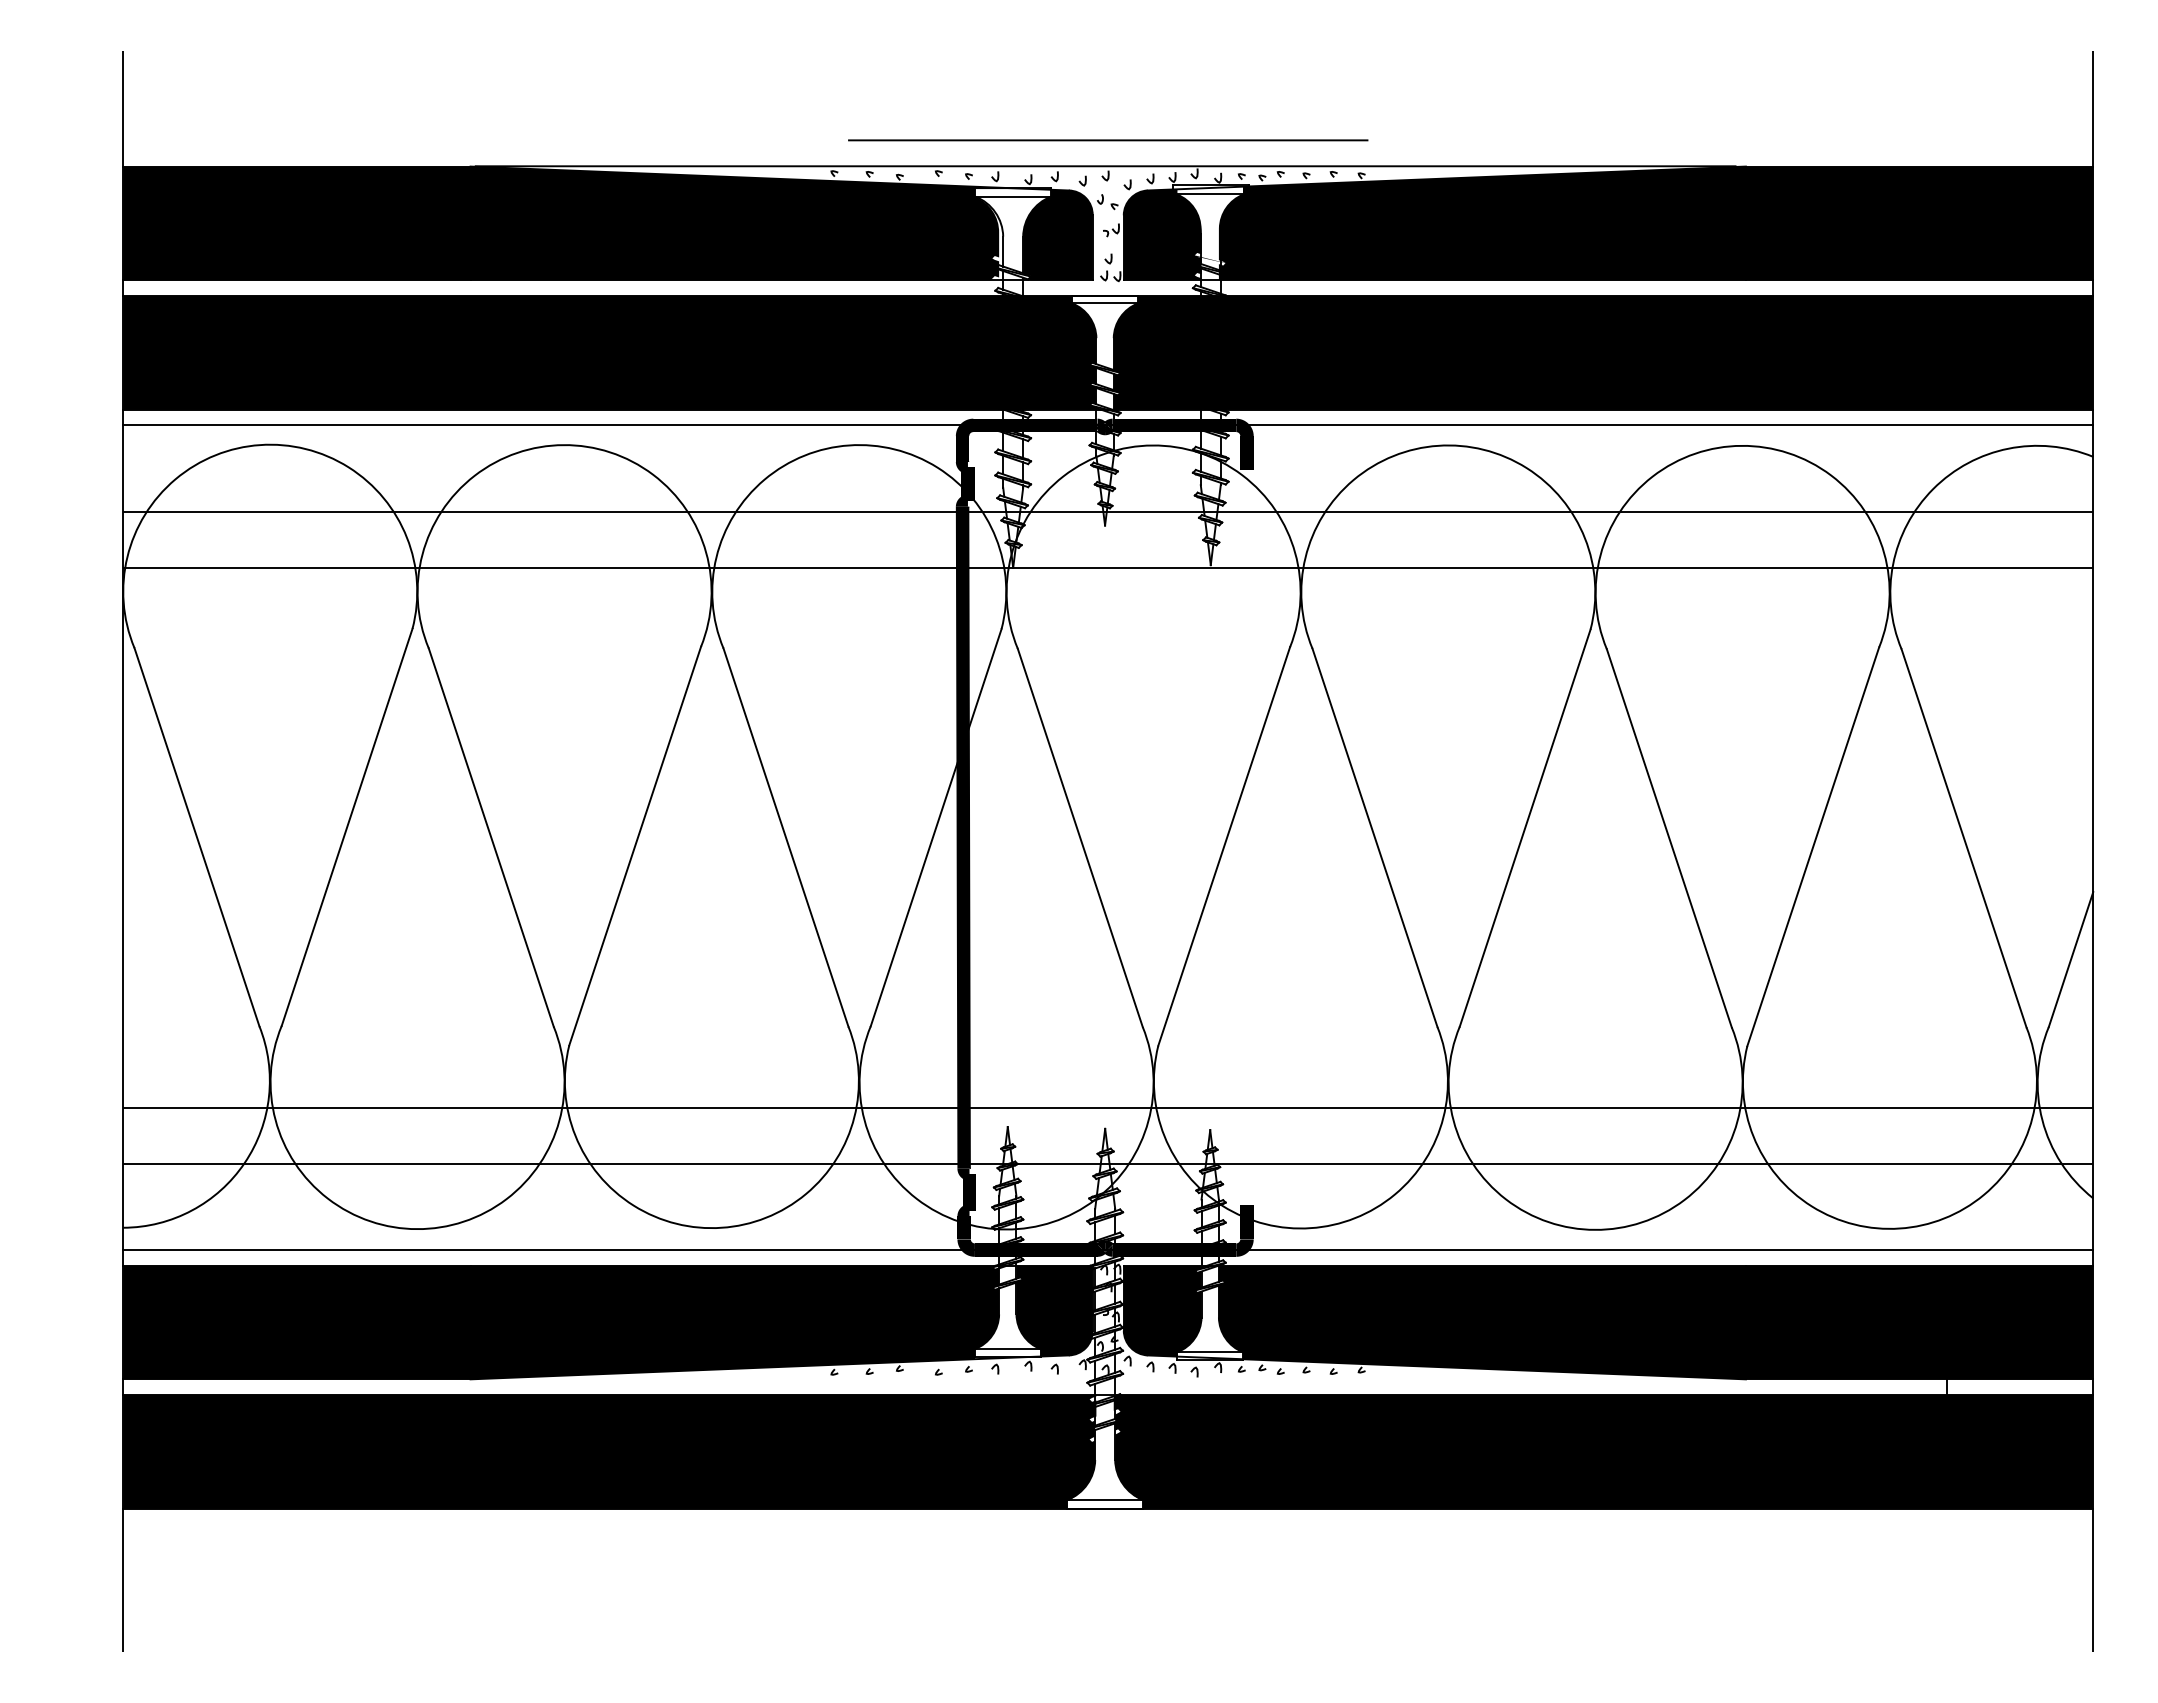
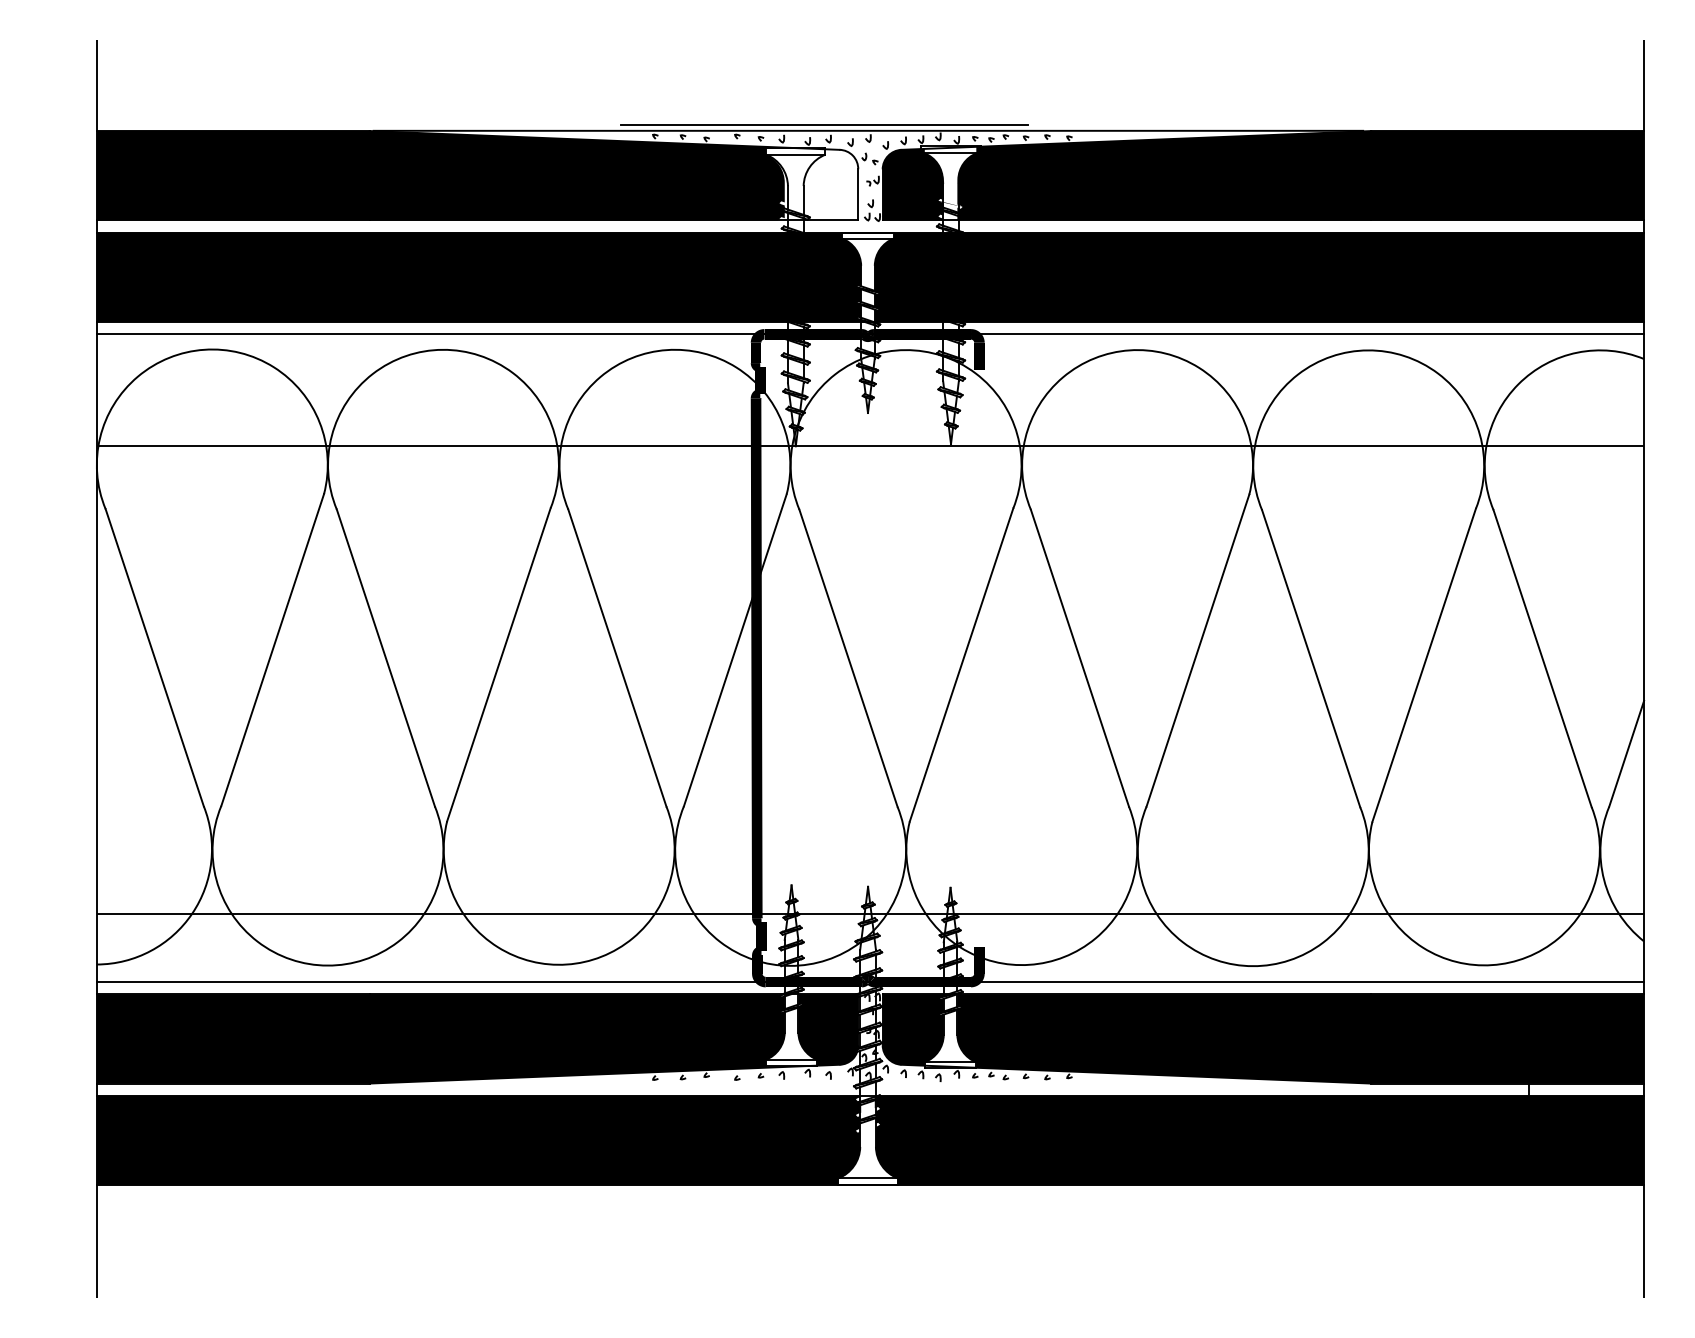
line: (1108, 140) -> (824, 124), moved
fill: (1057, 234) -> (830, 184), removed
line: (1108, 512) -> (870, 402), removed
line: (1108, 1107) -> (870, 870), removed

